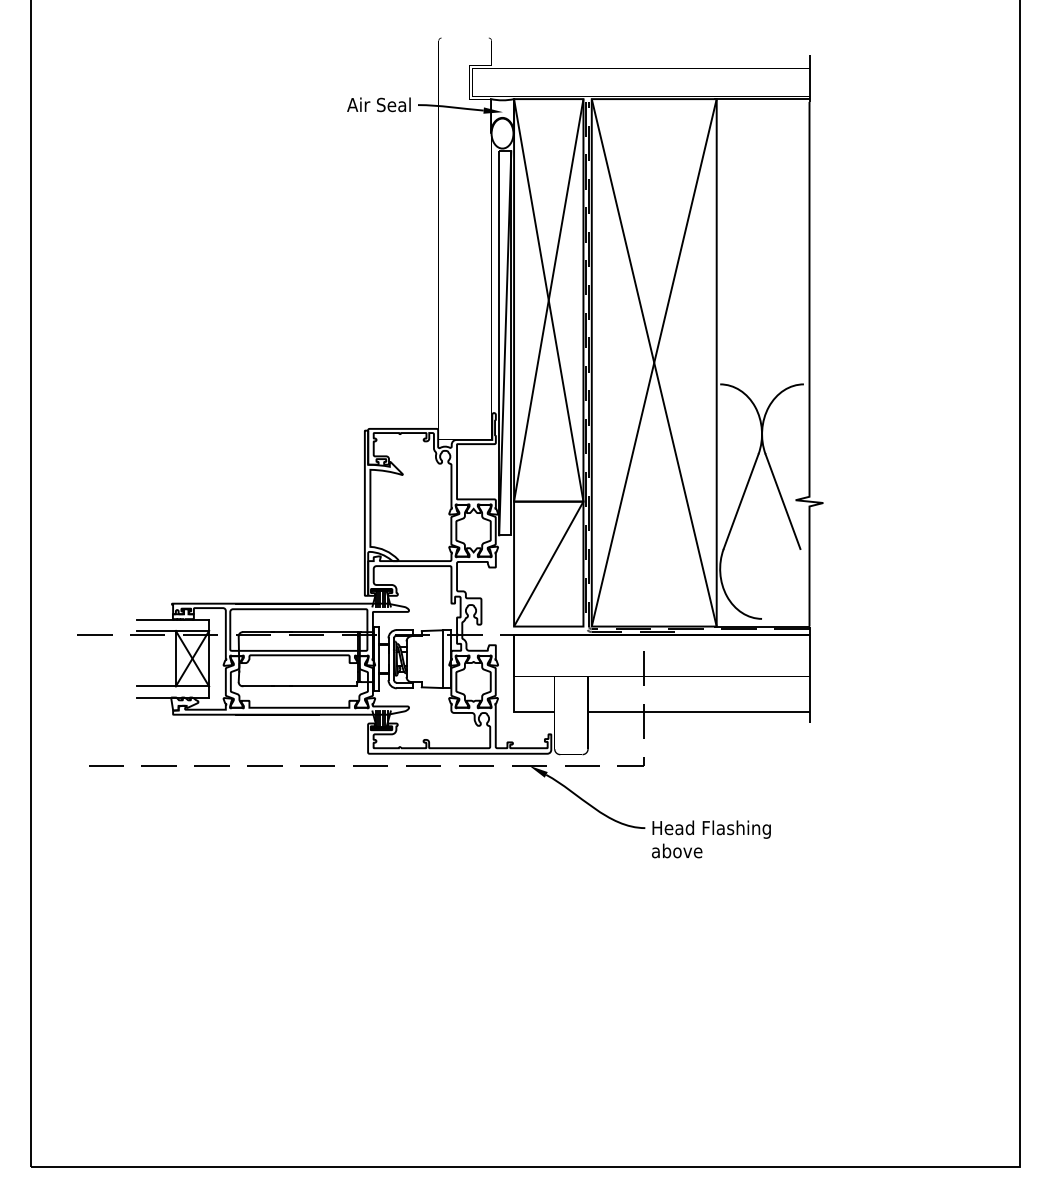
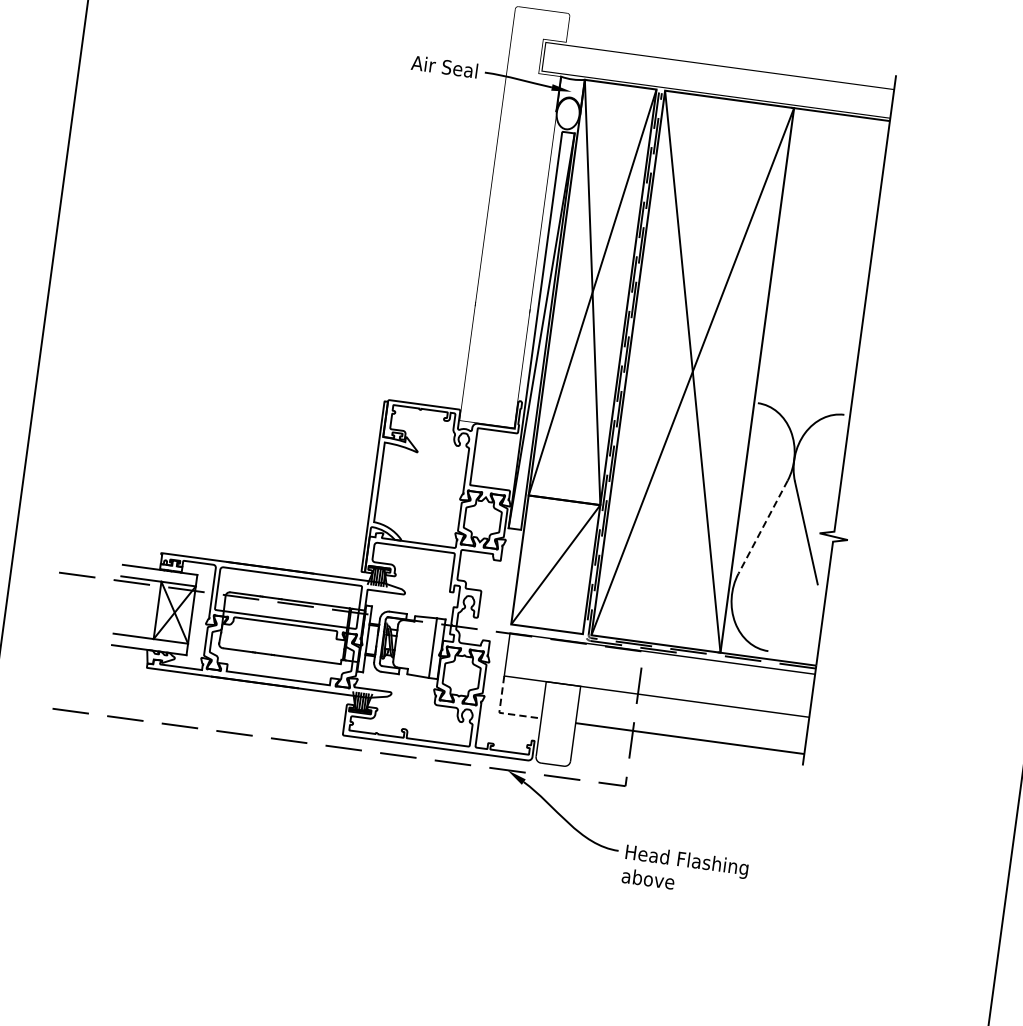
line: (740, 502) -> (762, 527), solid -> dashed
line: (516, 712) -> (501, 713), solid -> dashed

